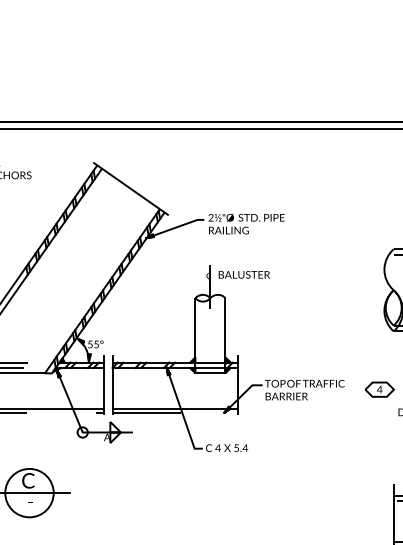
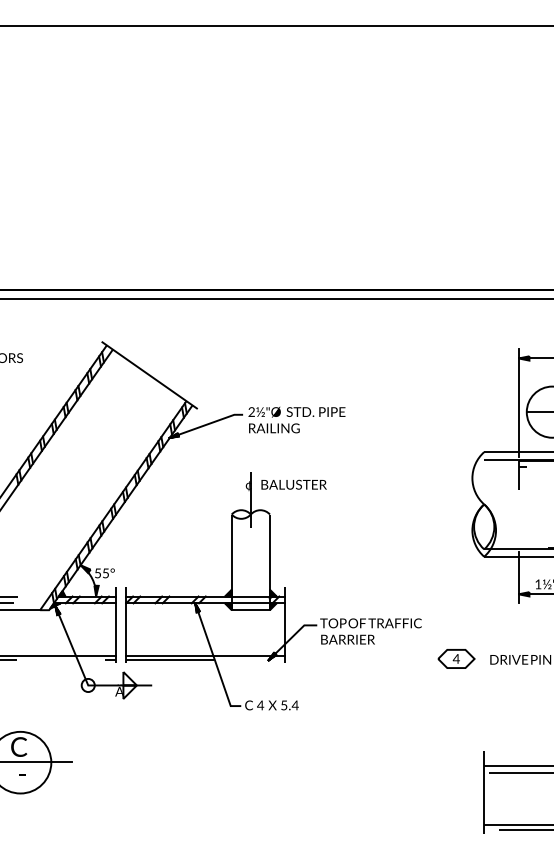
part: (379, 389) -> (456, 658), moved

